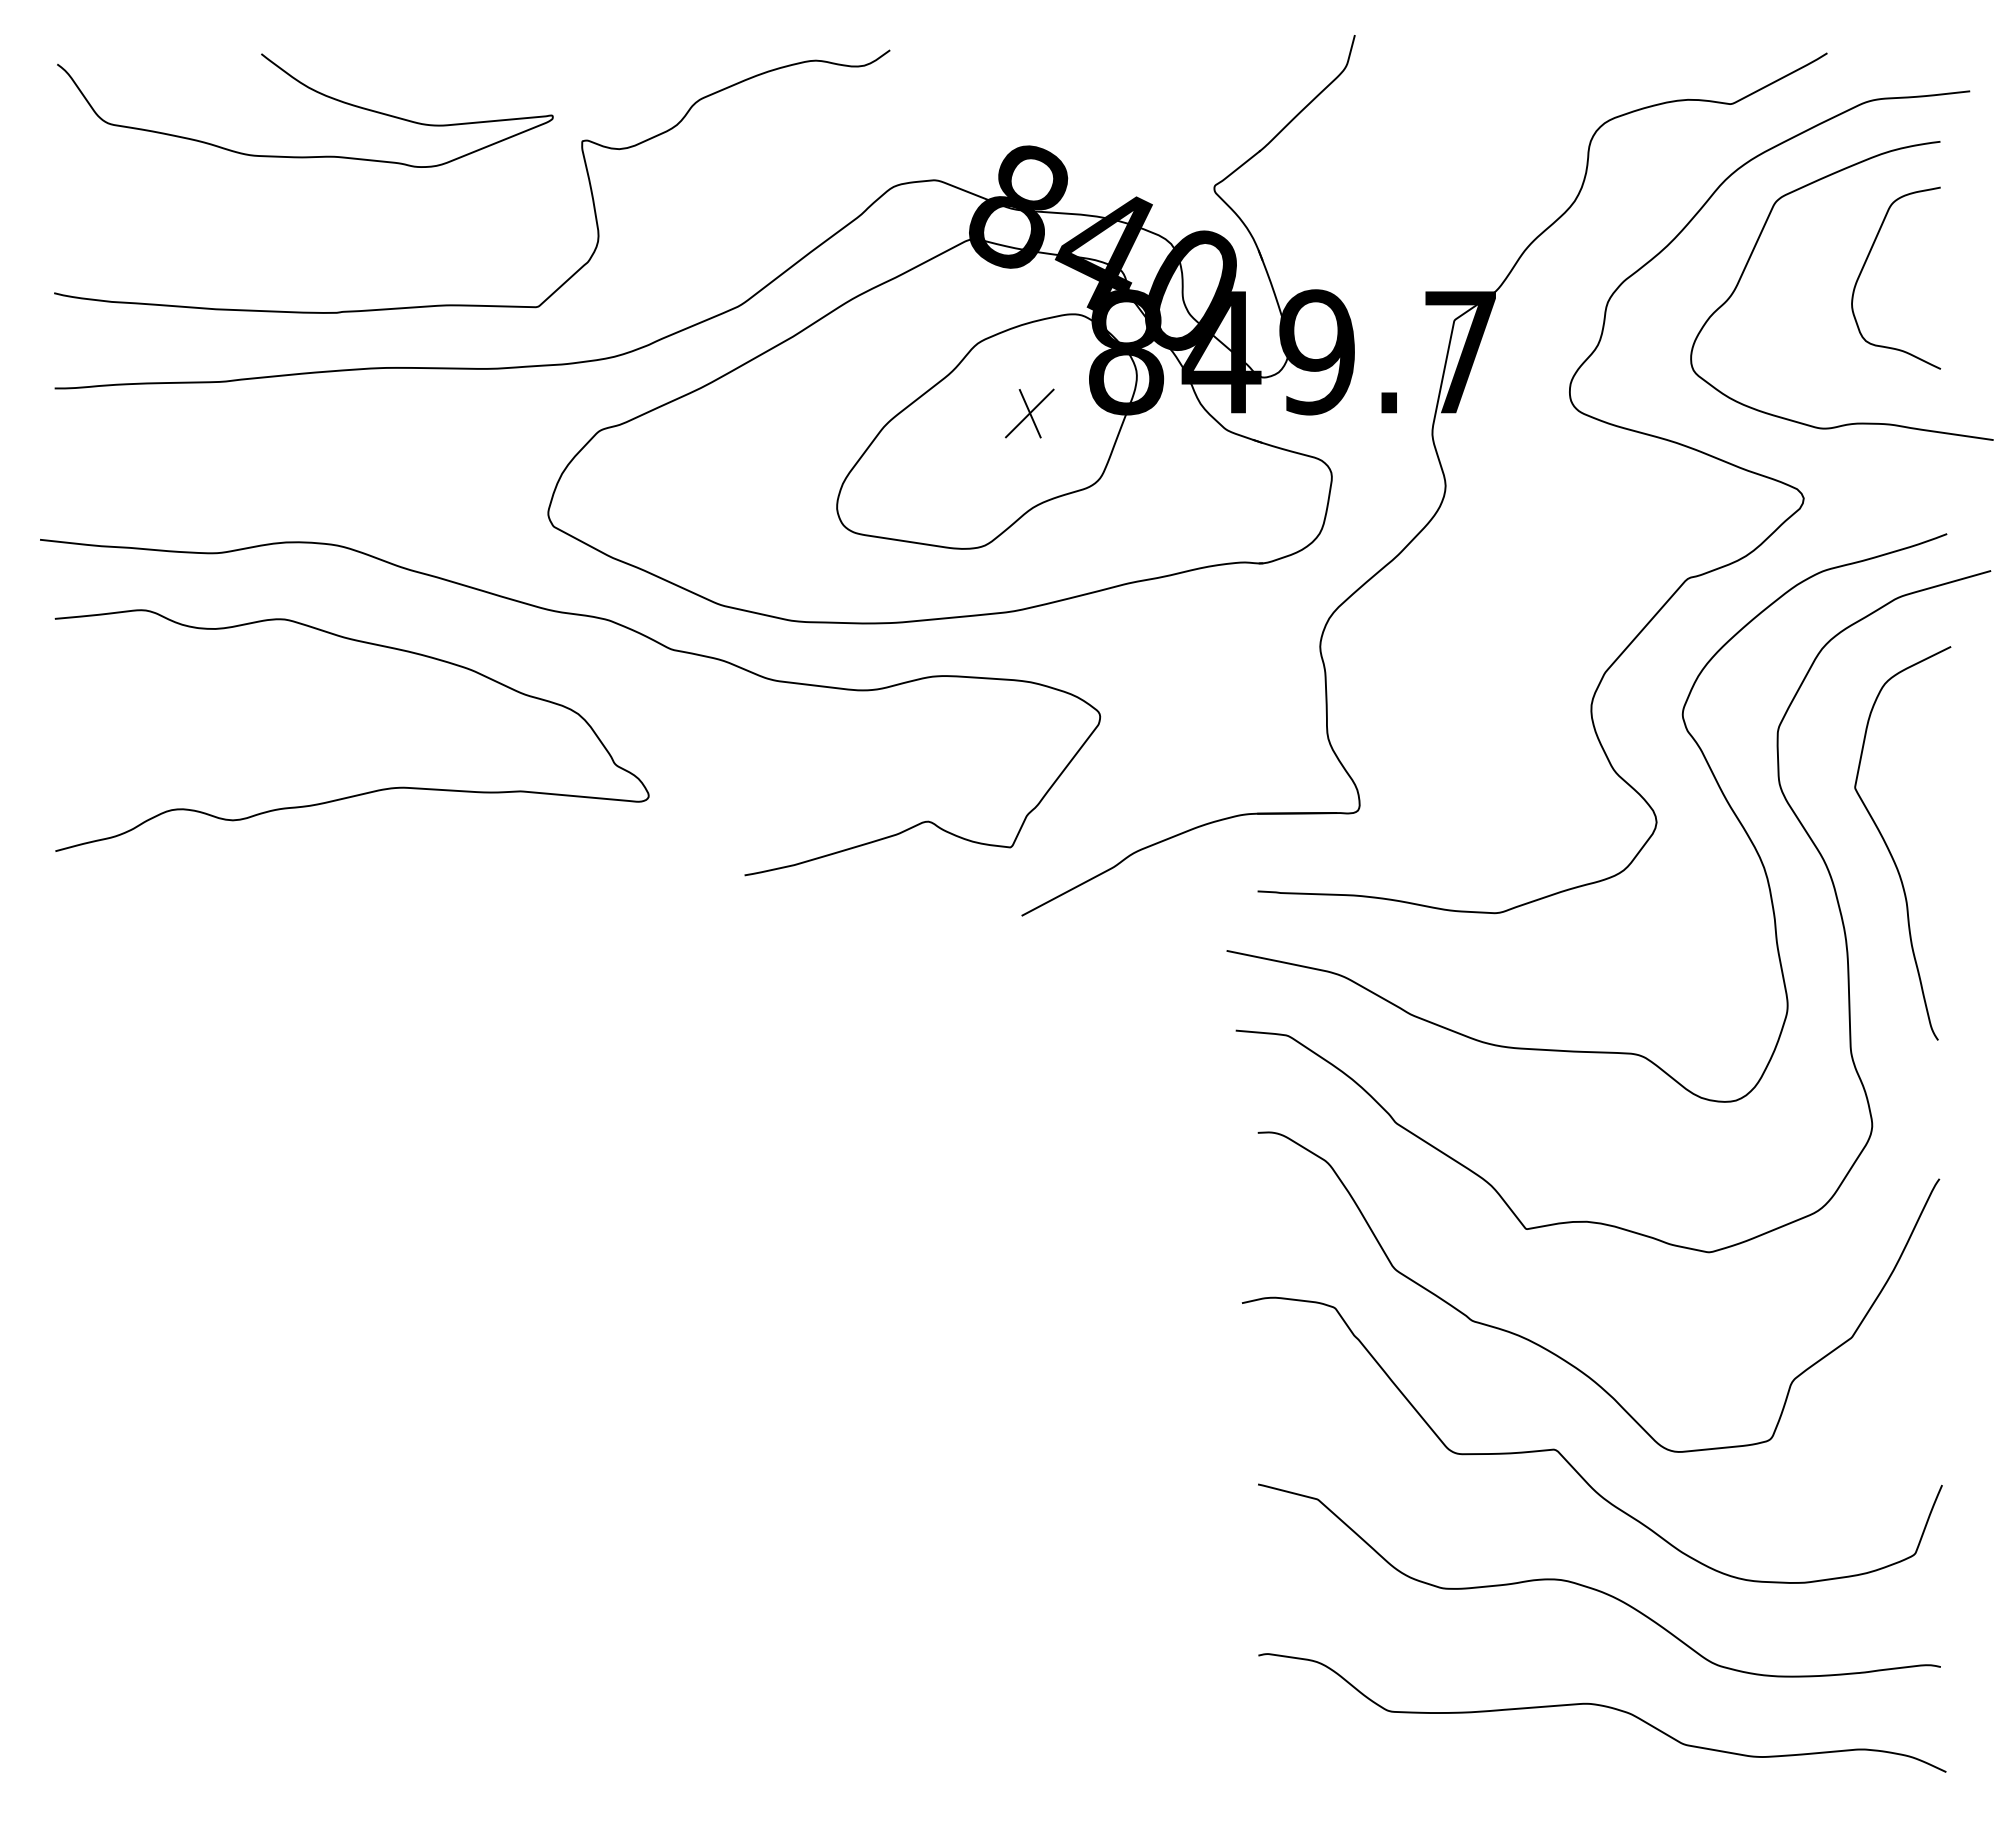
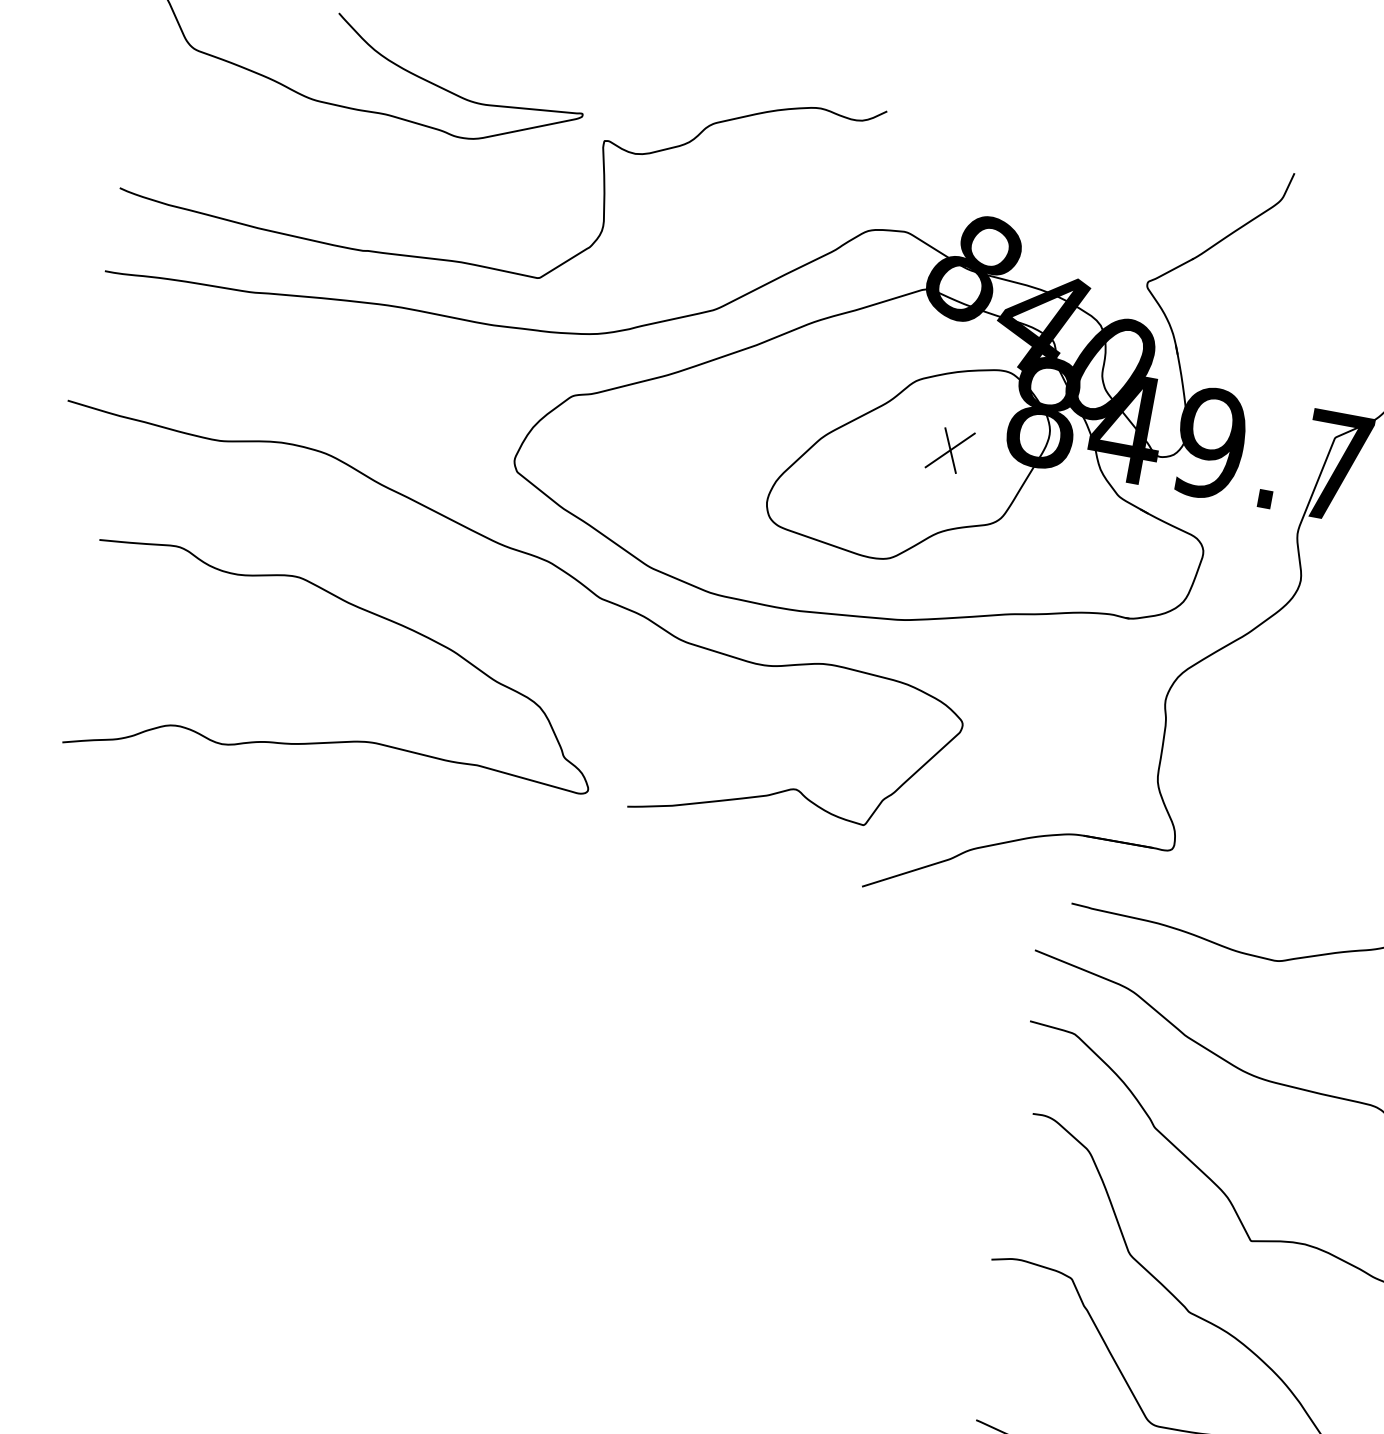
curve: (368, 791) -> (344, 740), moved

